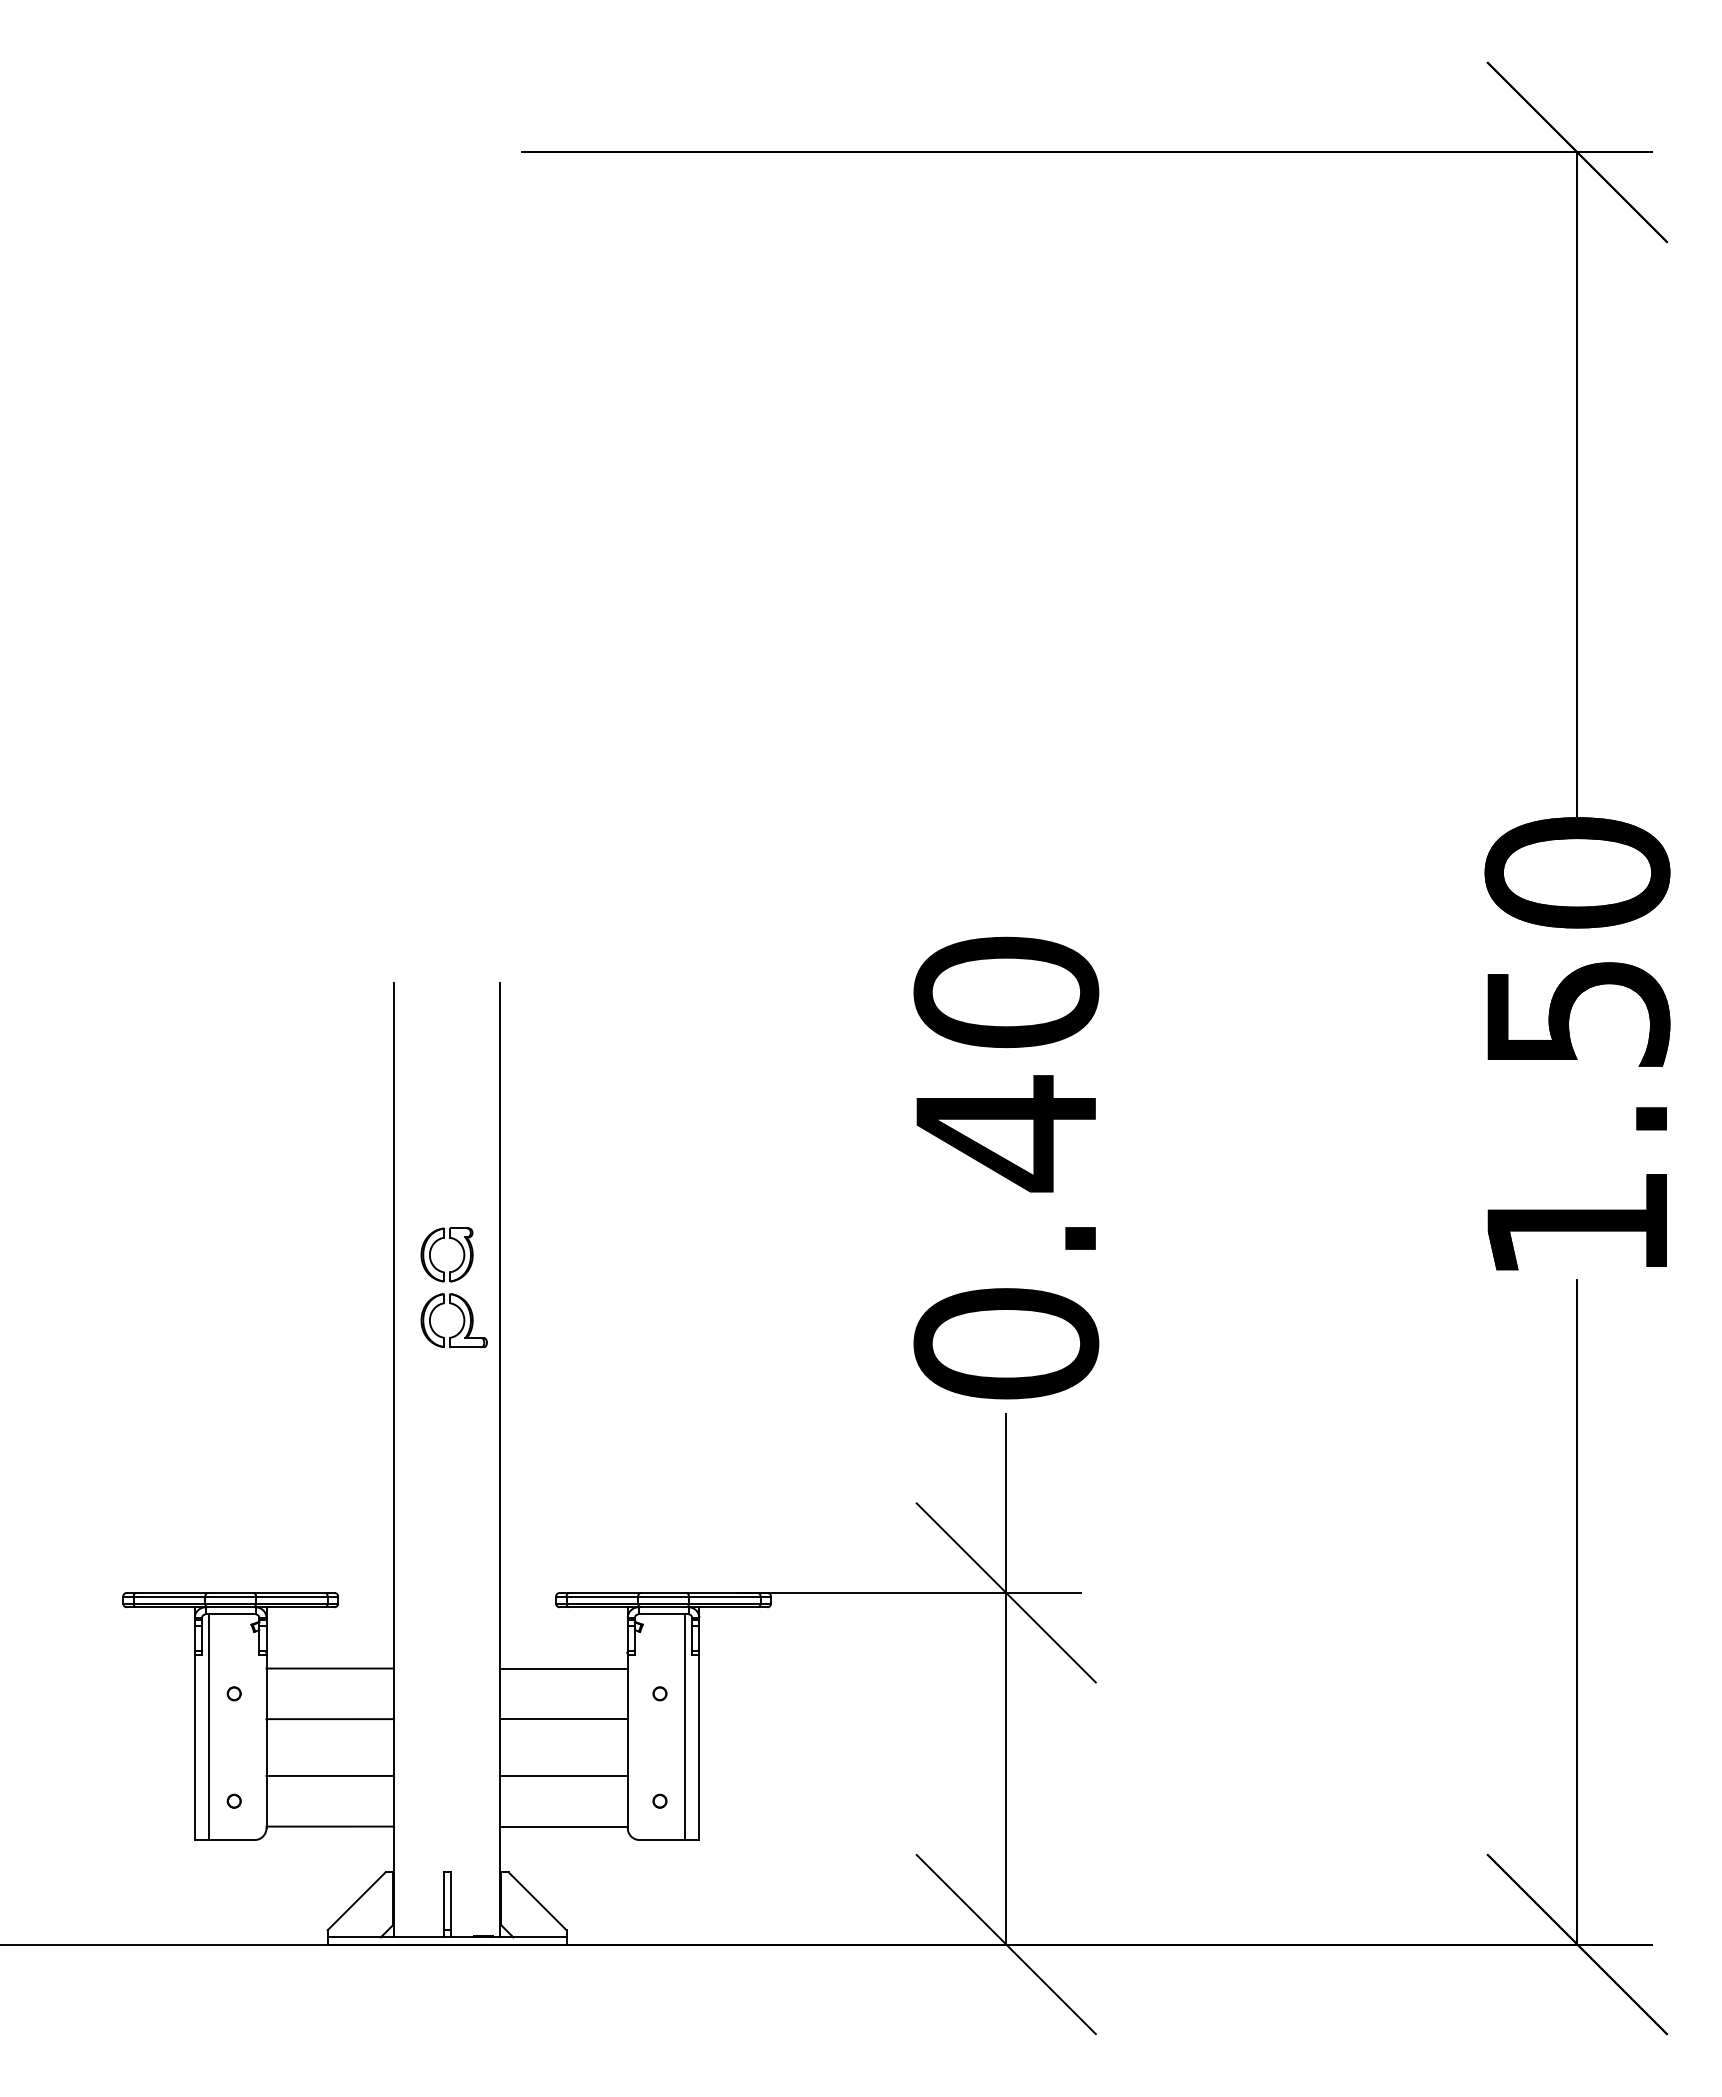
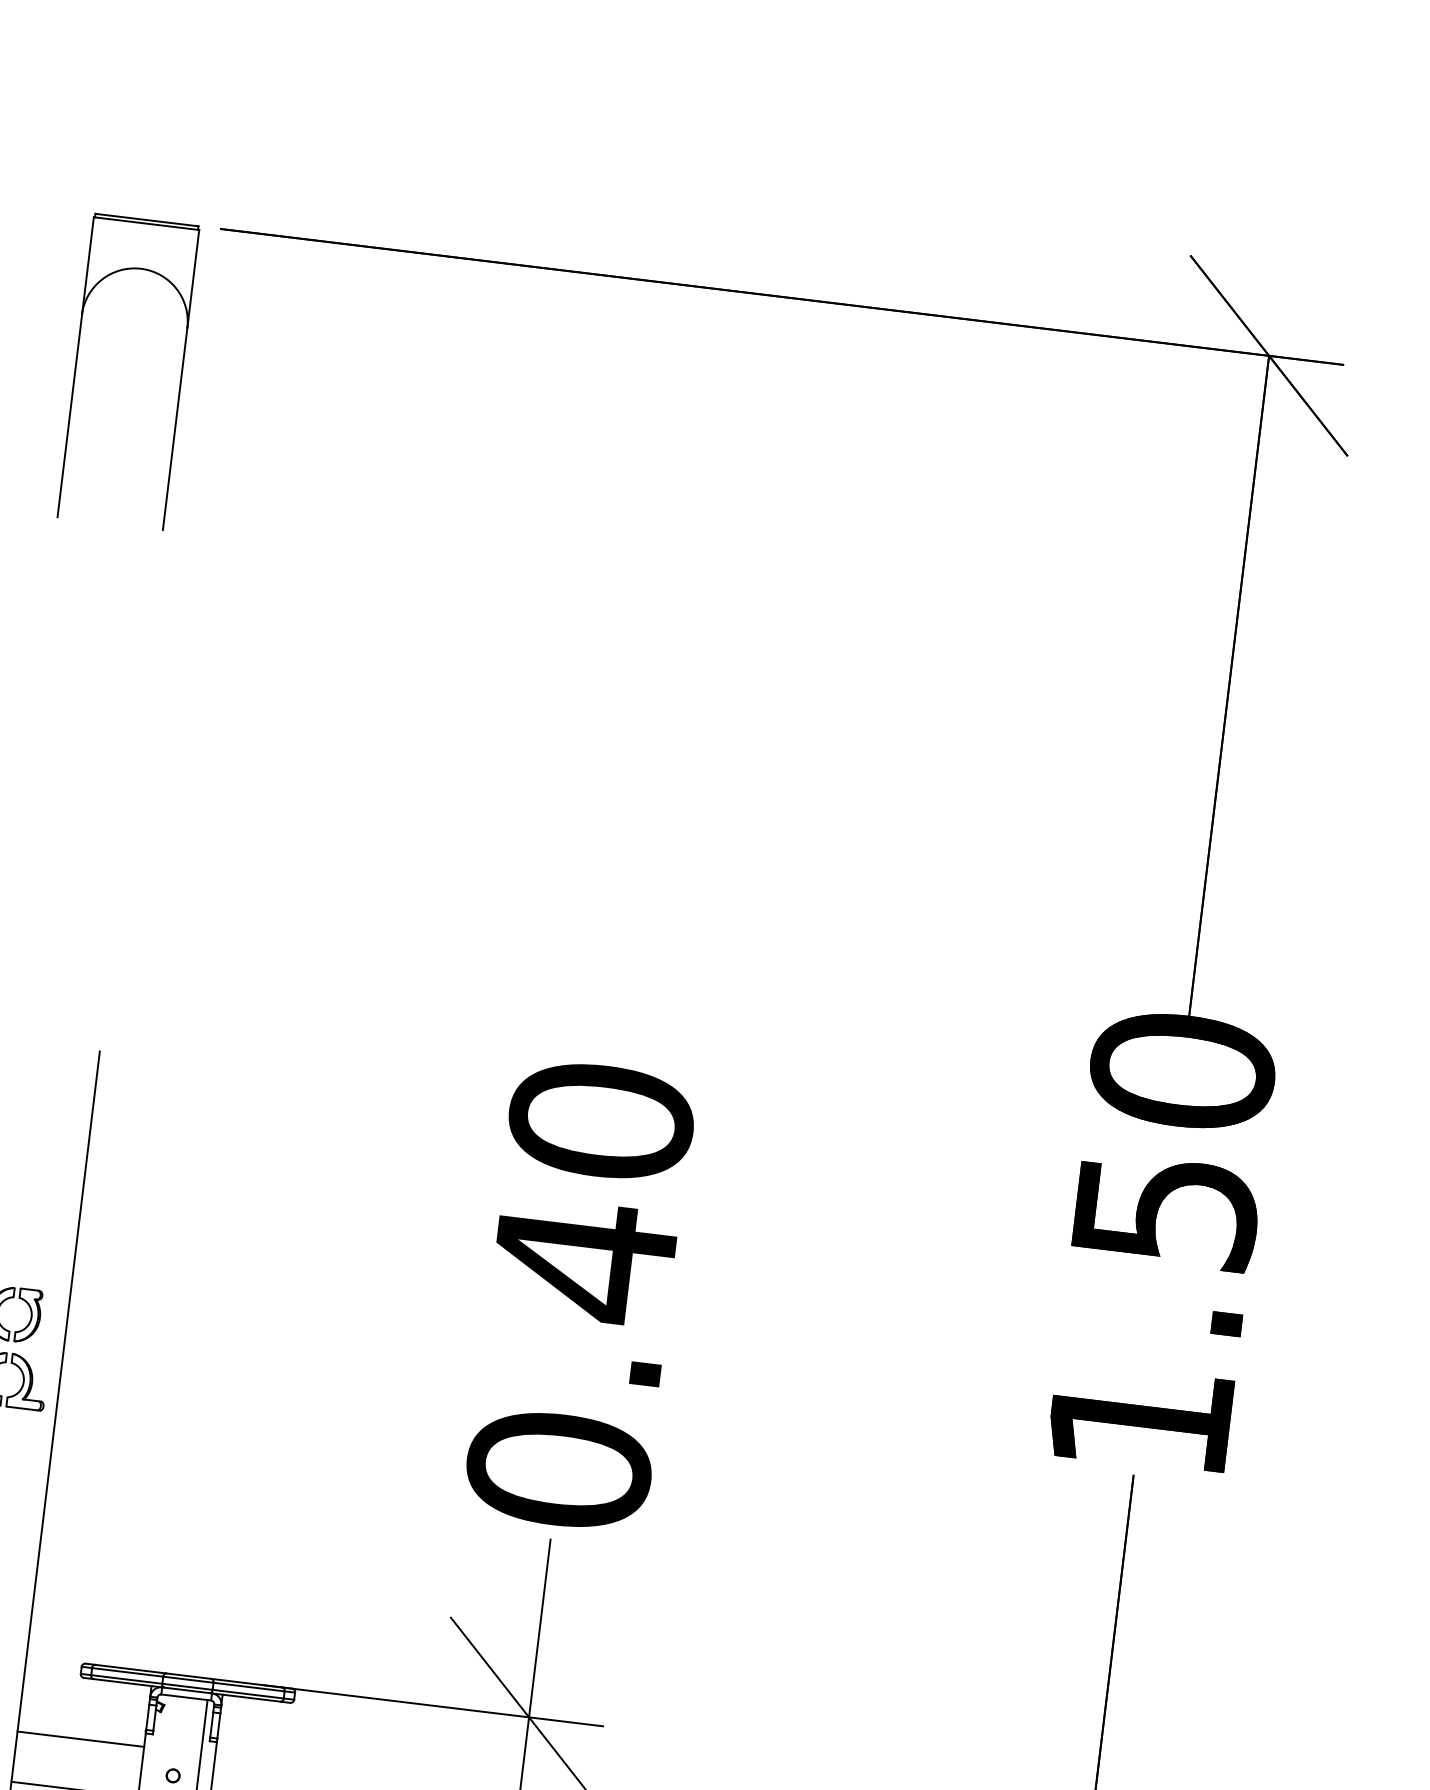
part: (499, 304) -> (180, 377), added

